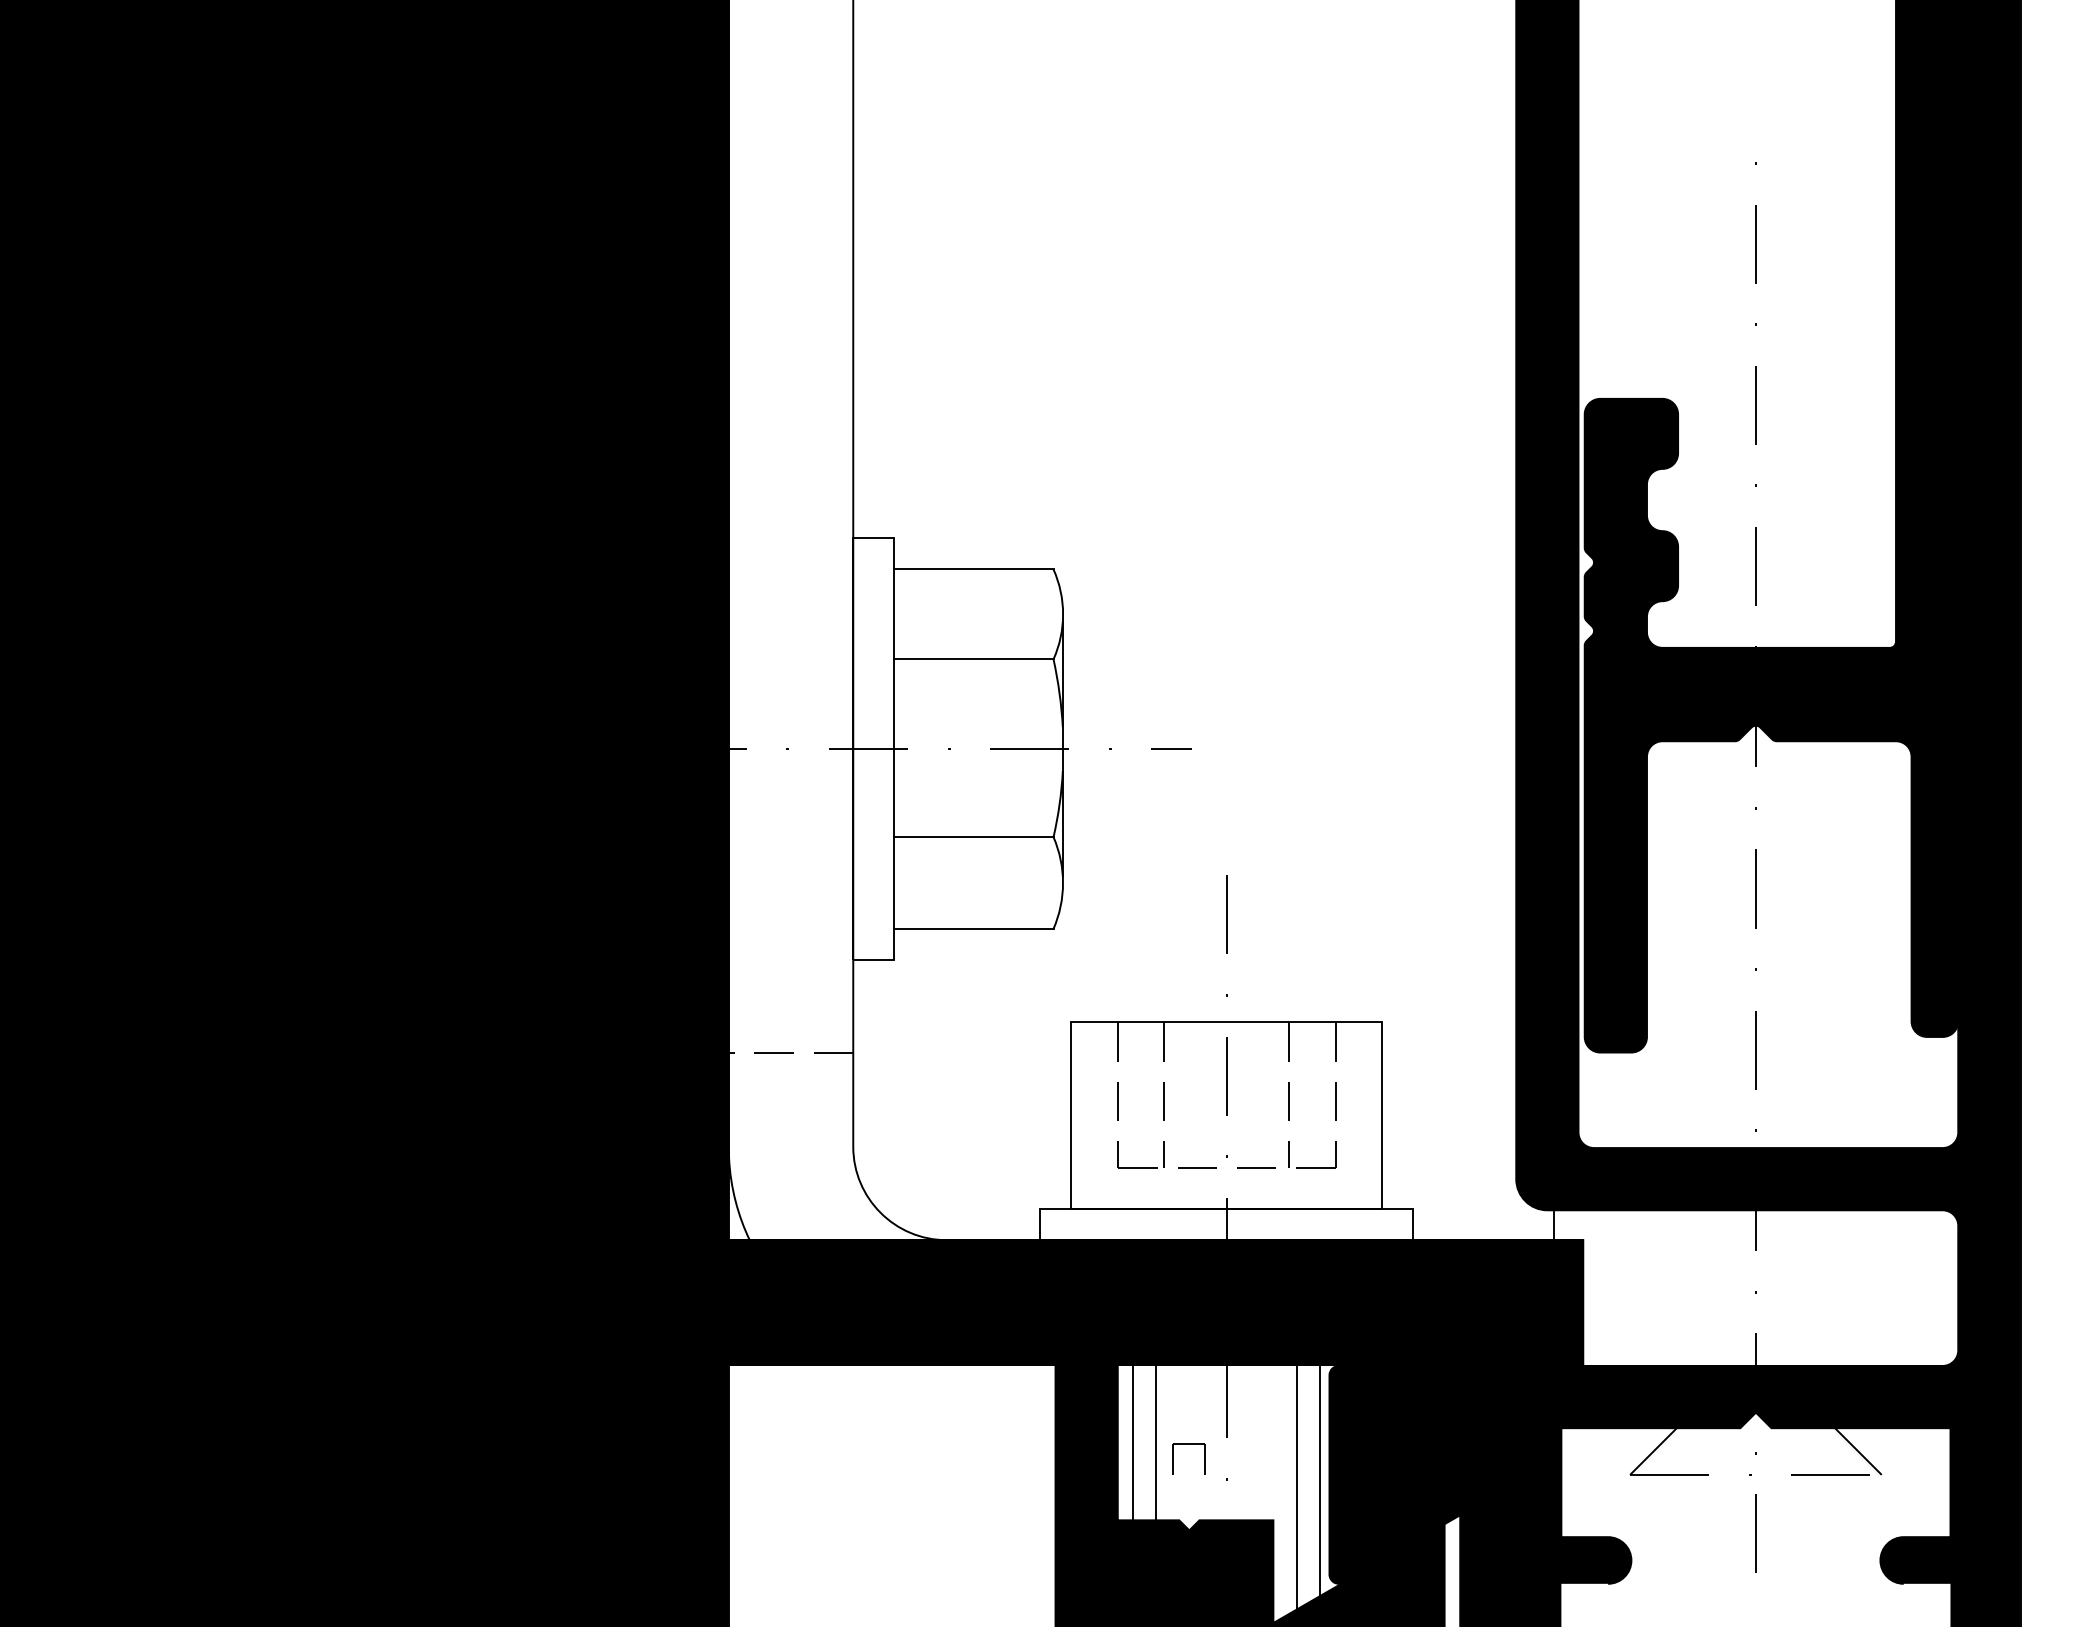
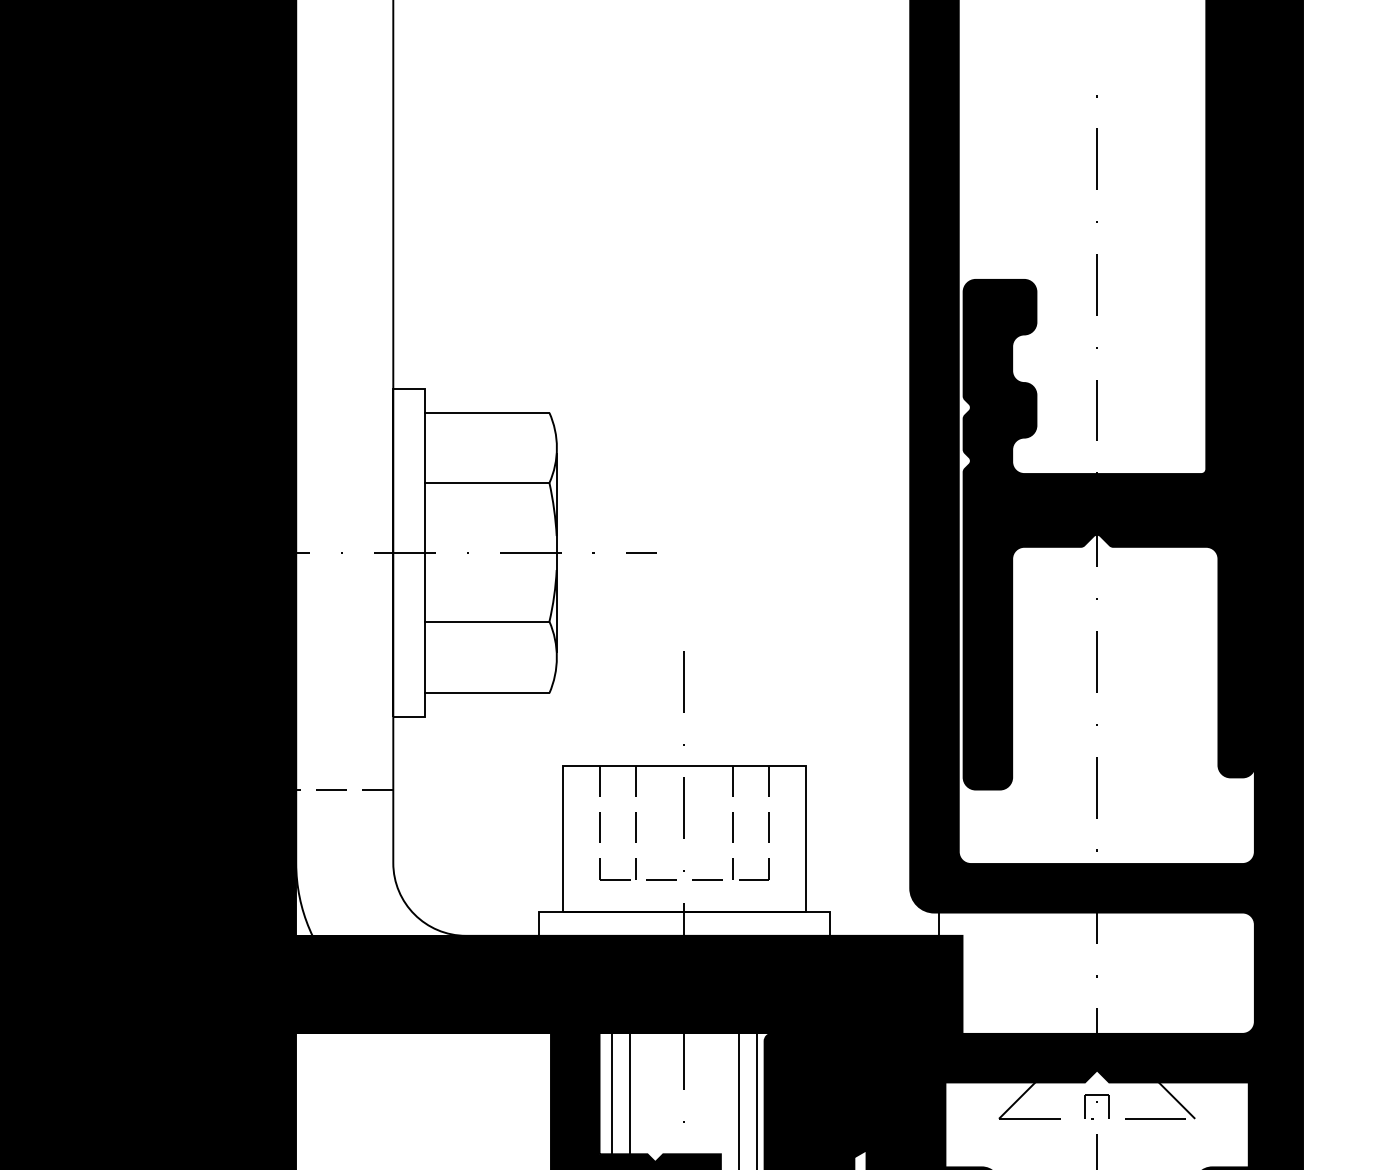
part: (1188, 1444) -> (1096, 1095), moved

